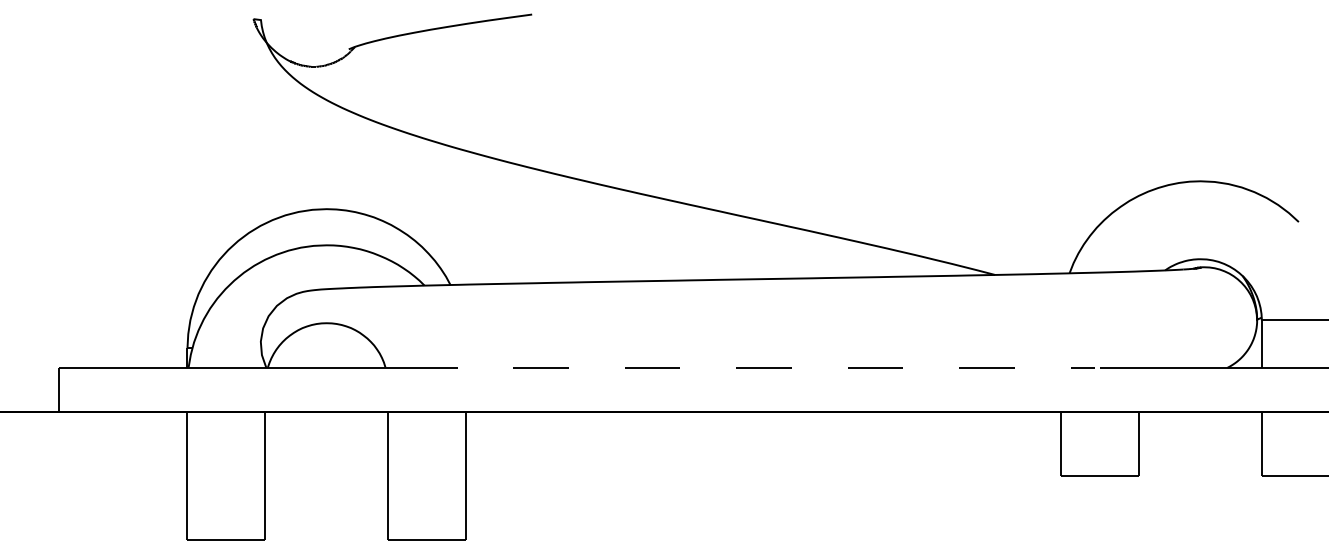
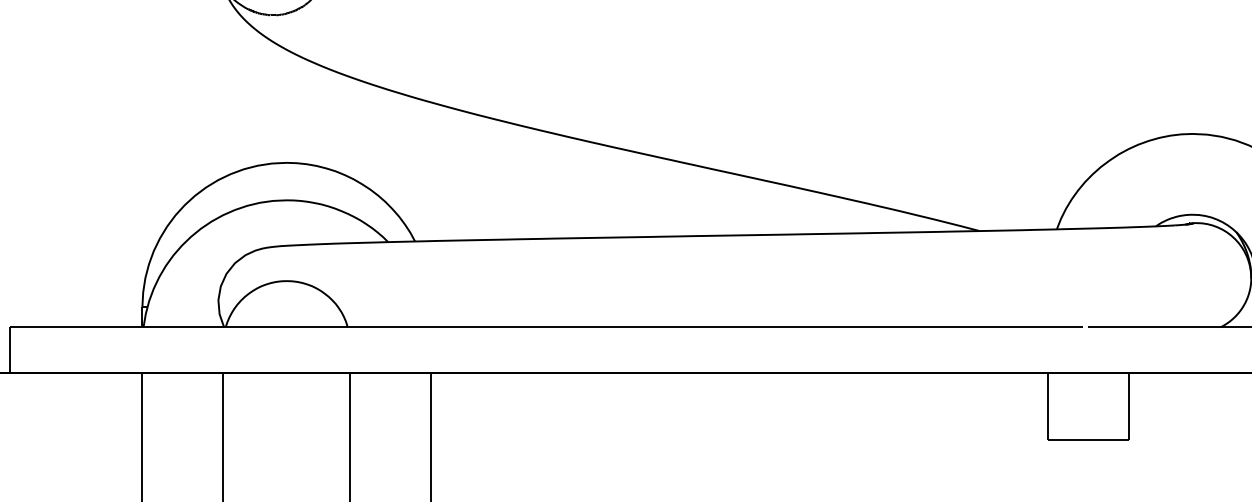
line: (748, 367) -> (723, 327), dashed -> solid

